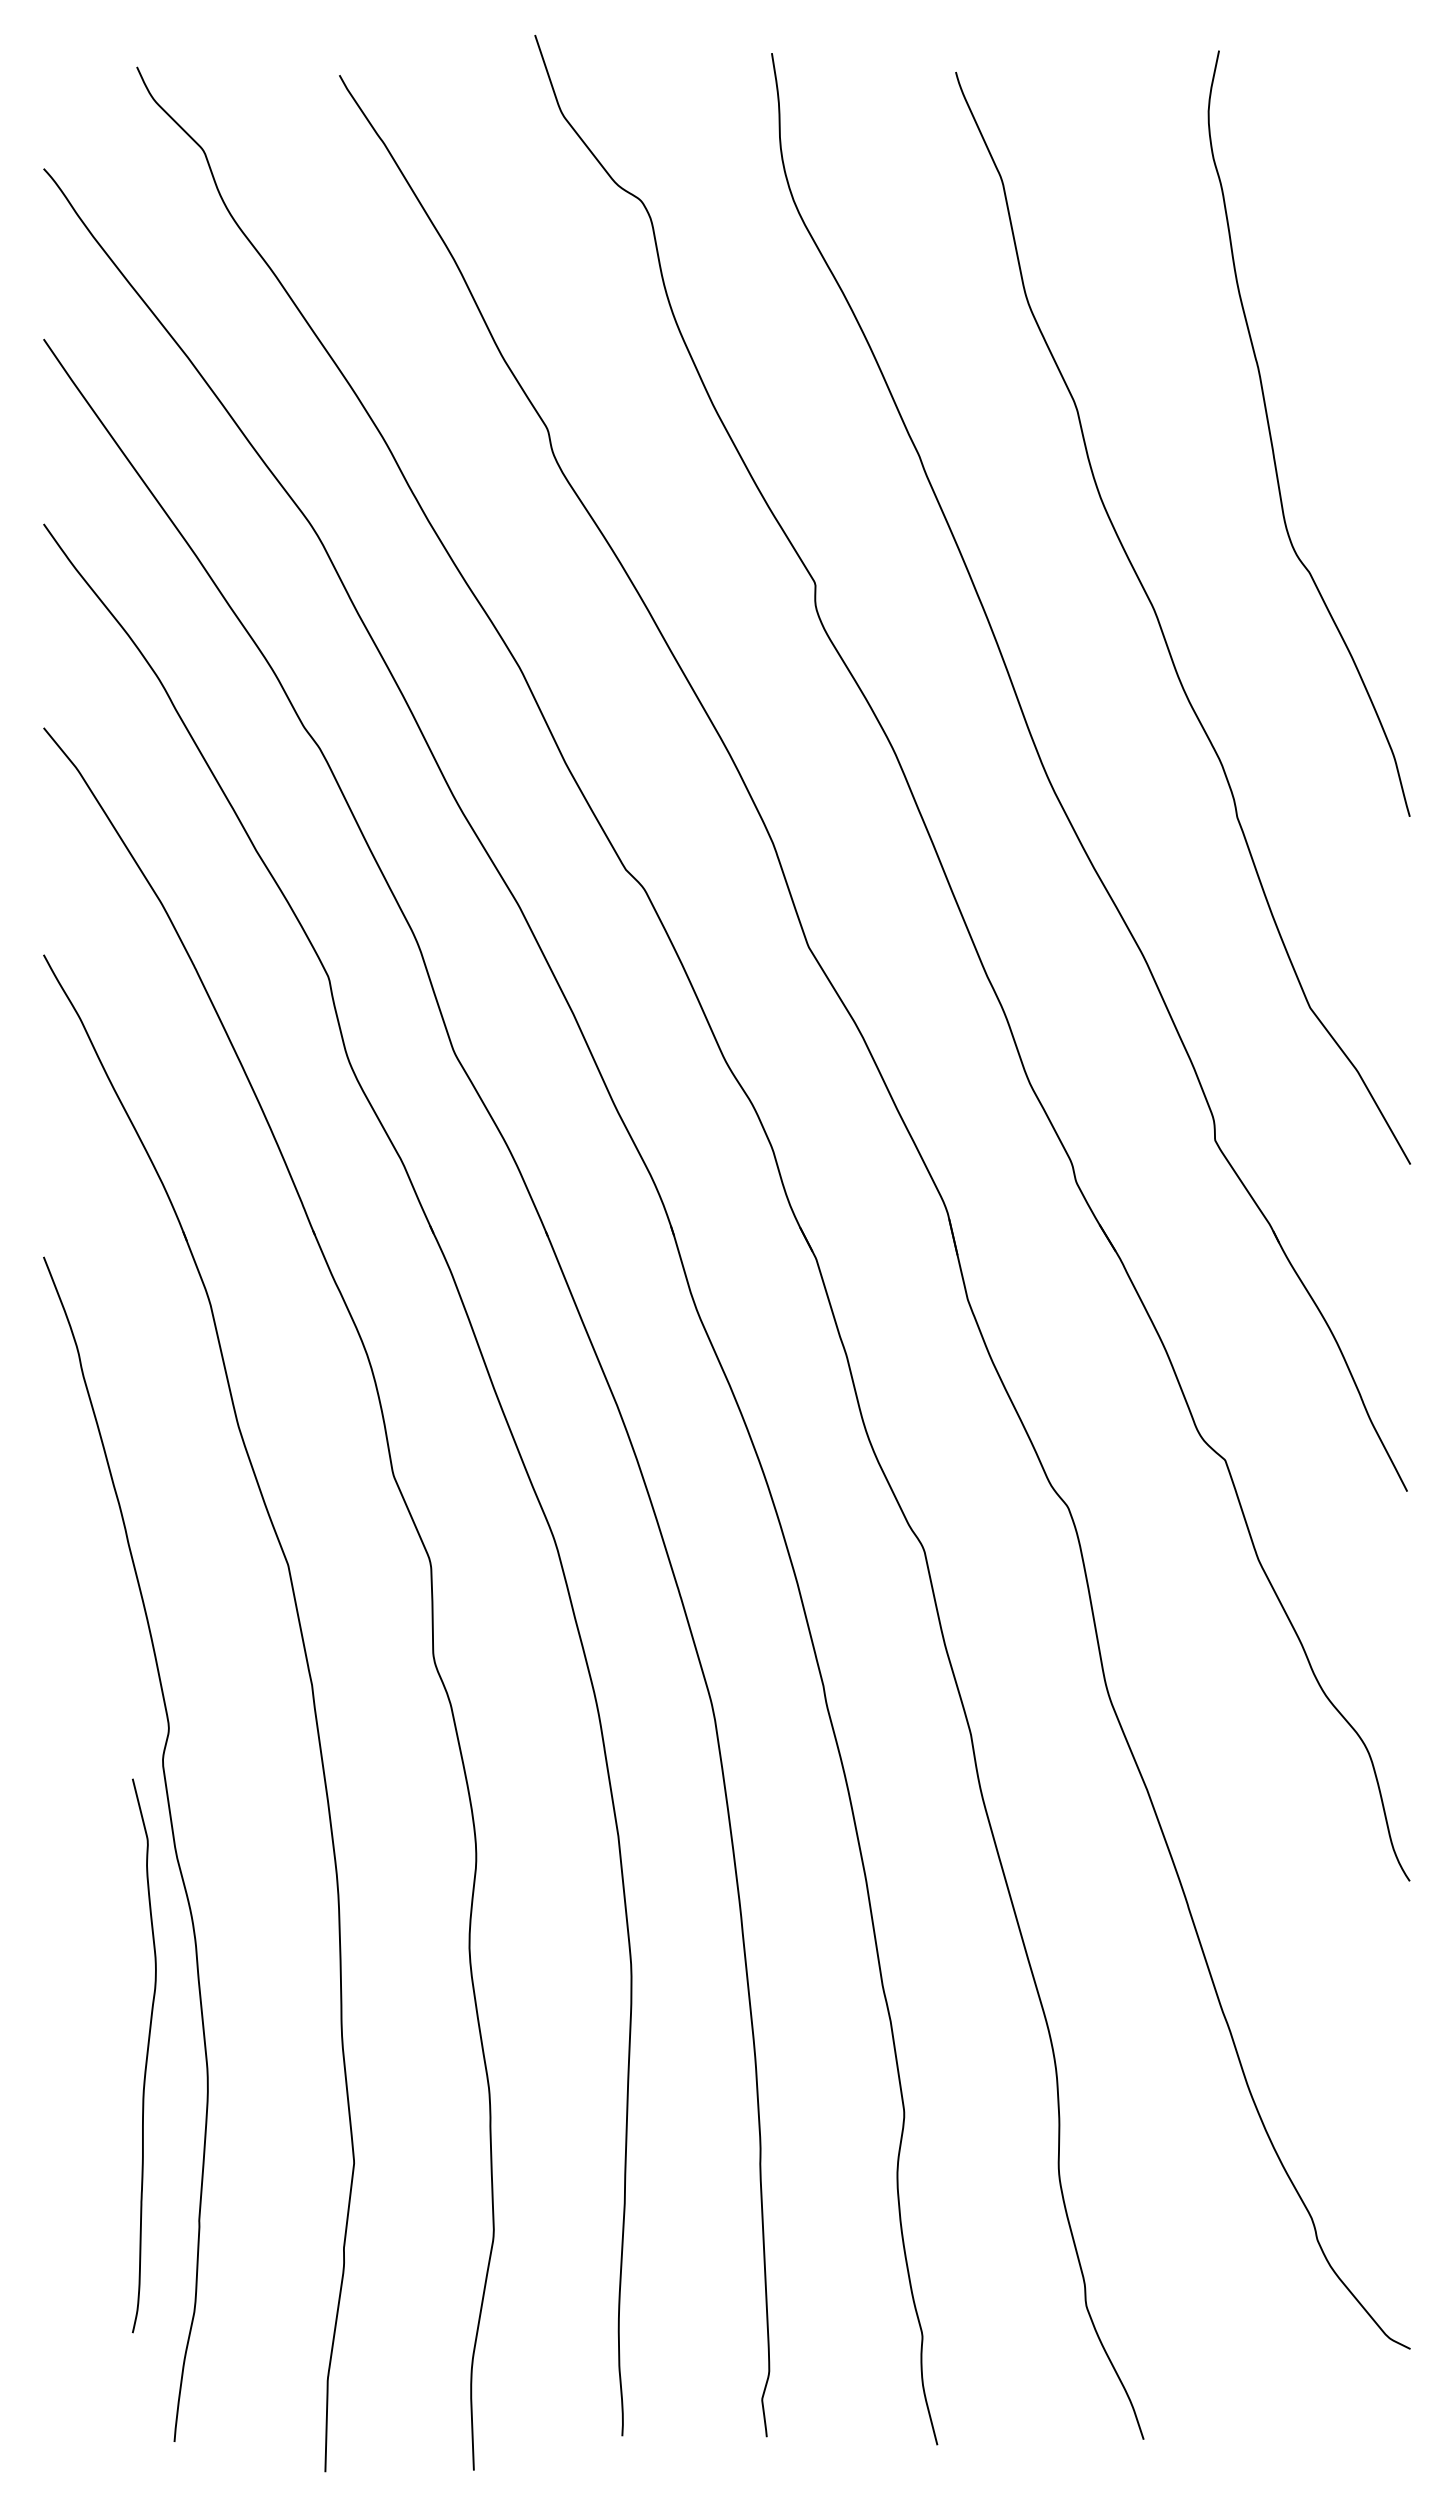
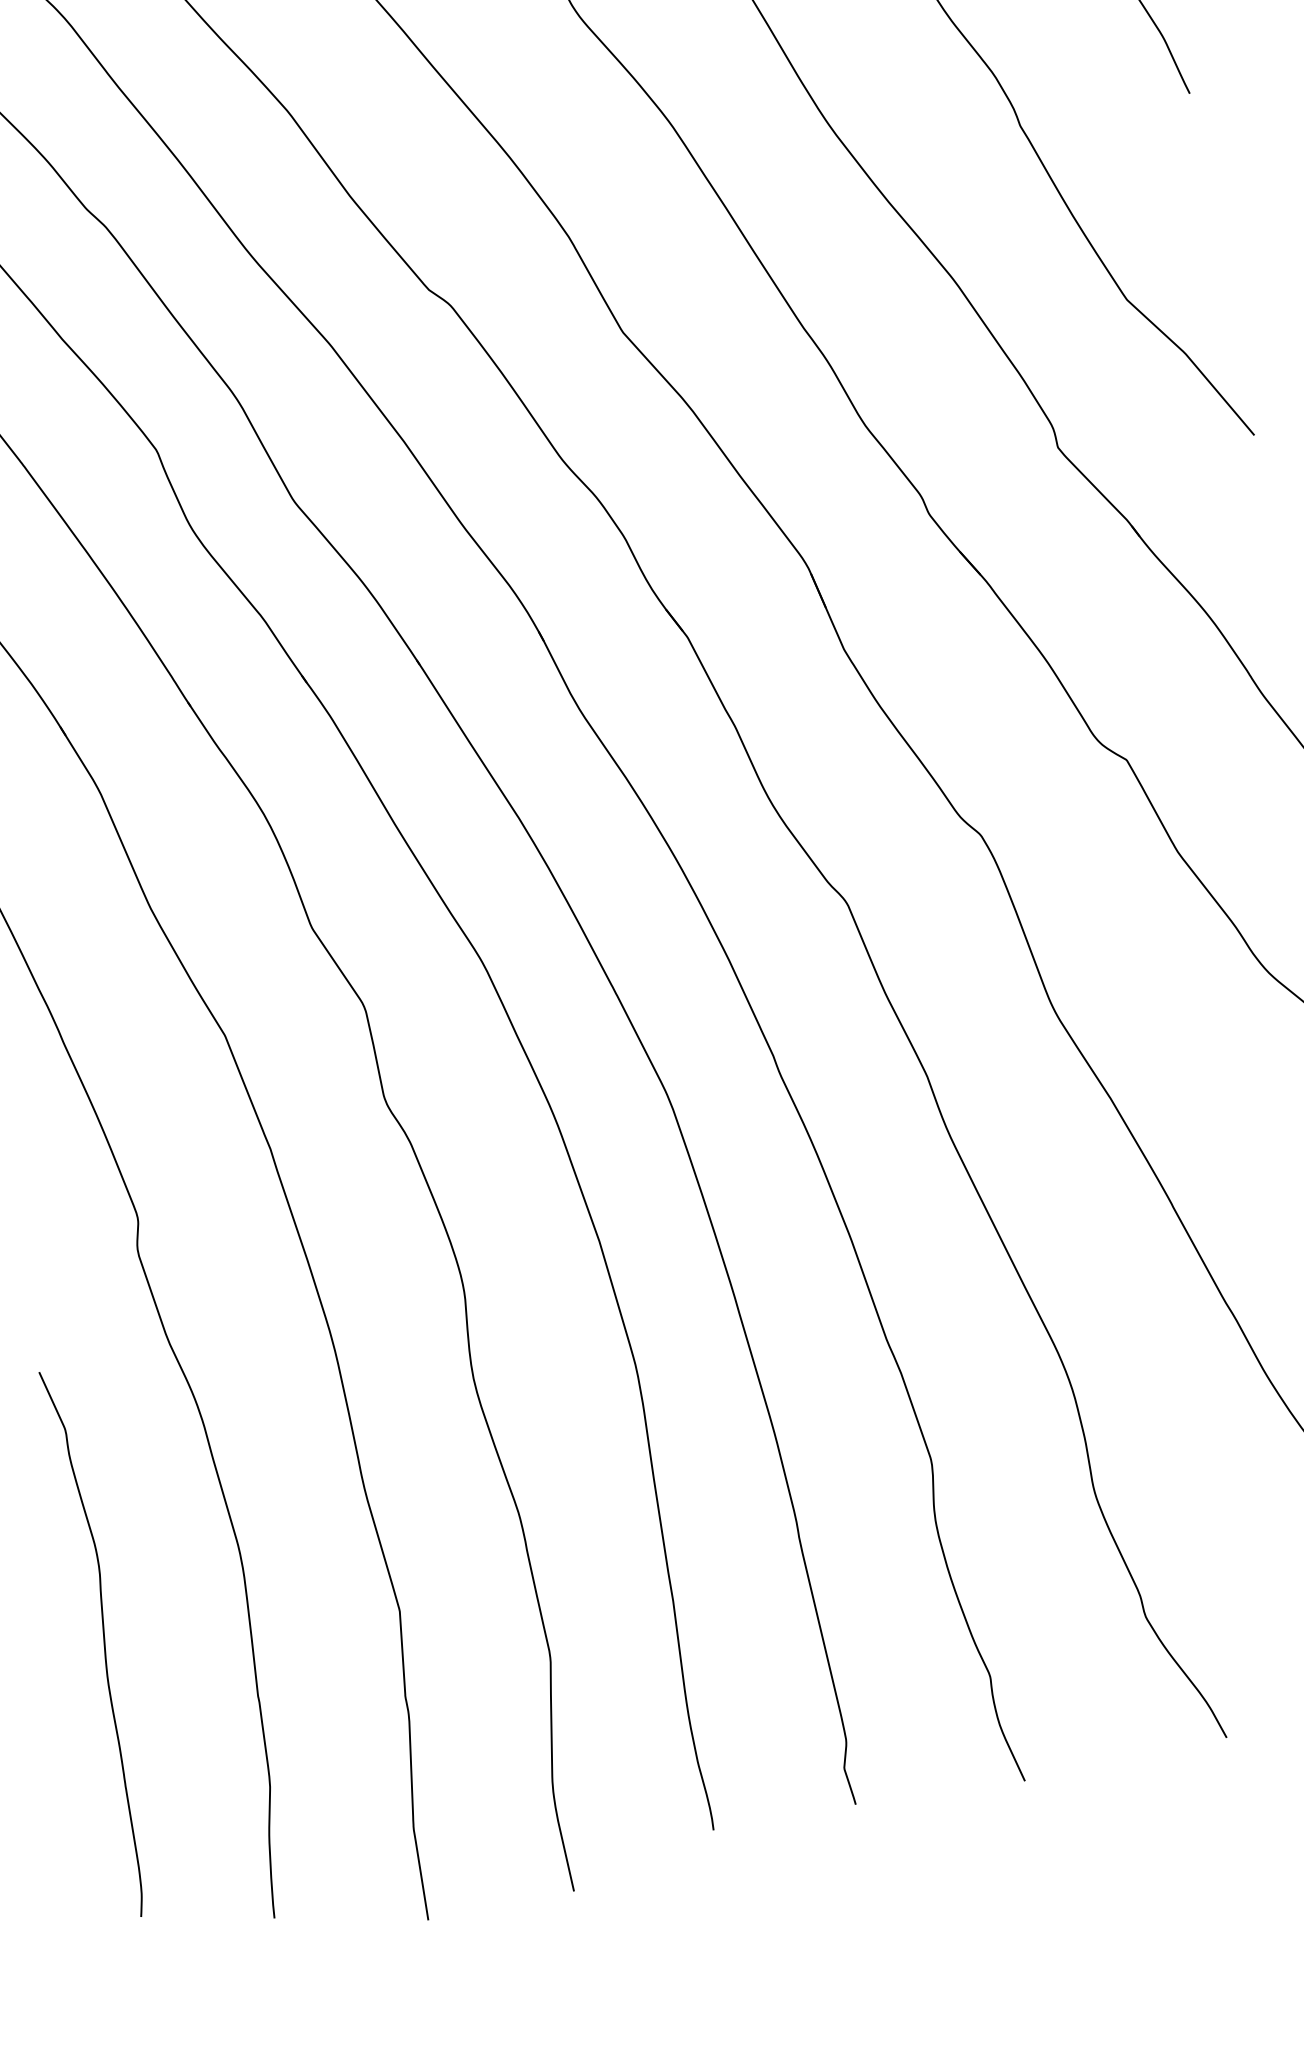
curve: (146, 2055) -> (103, 1641), moved

